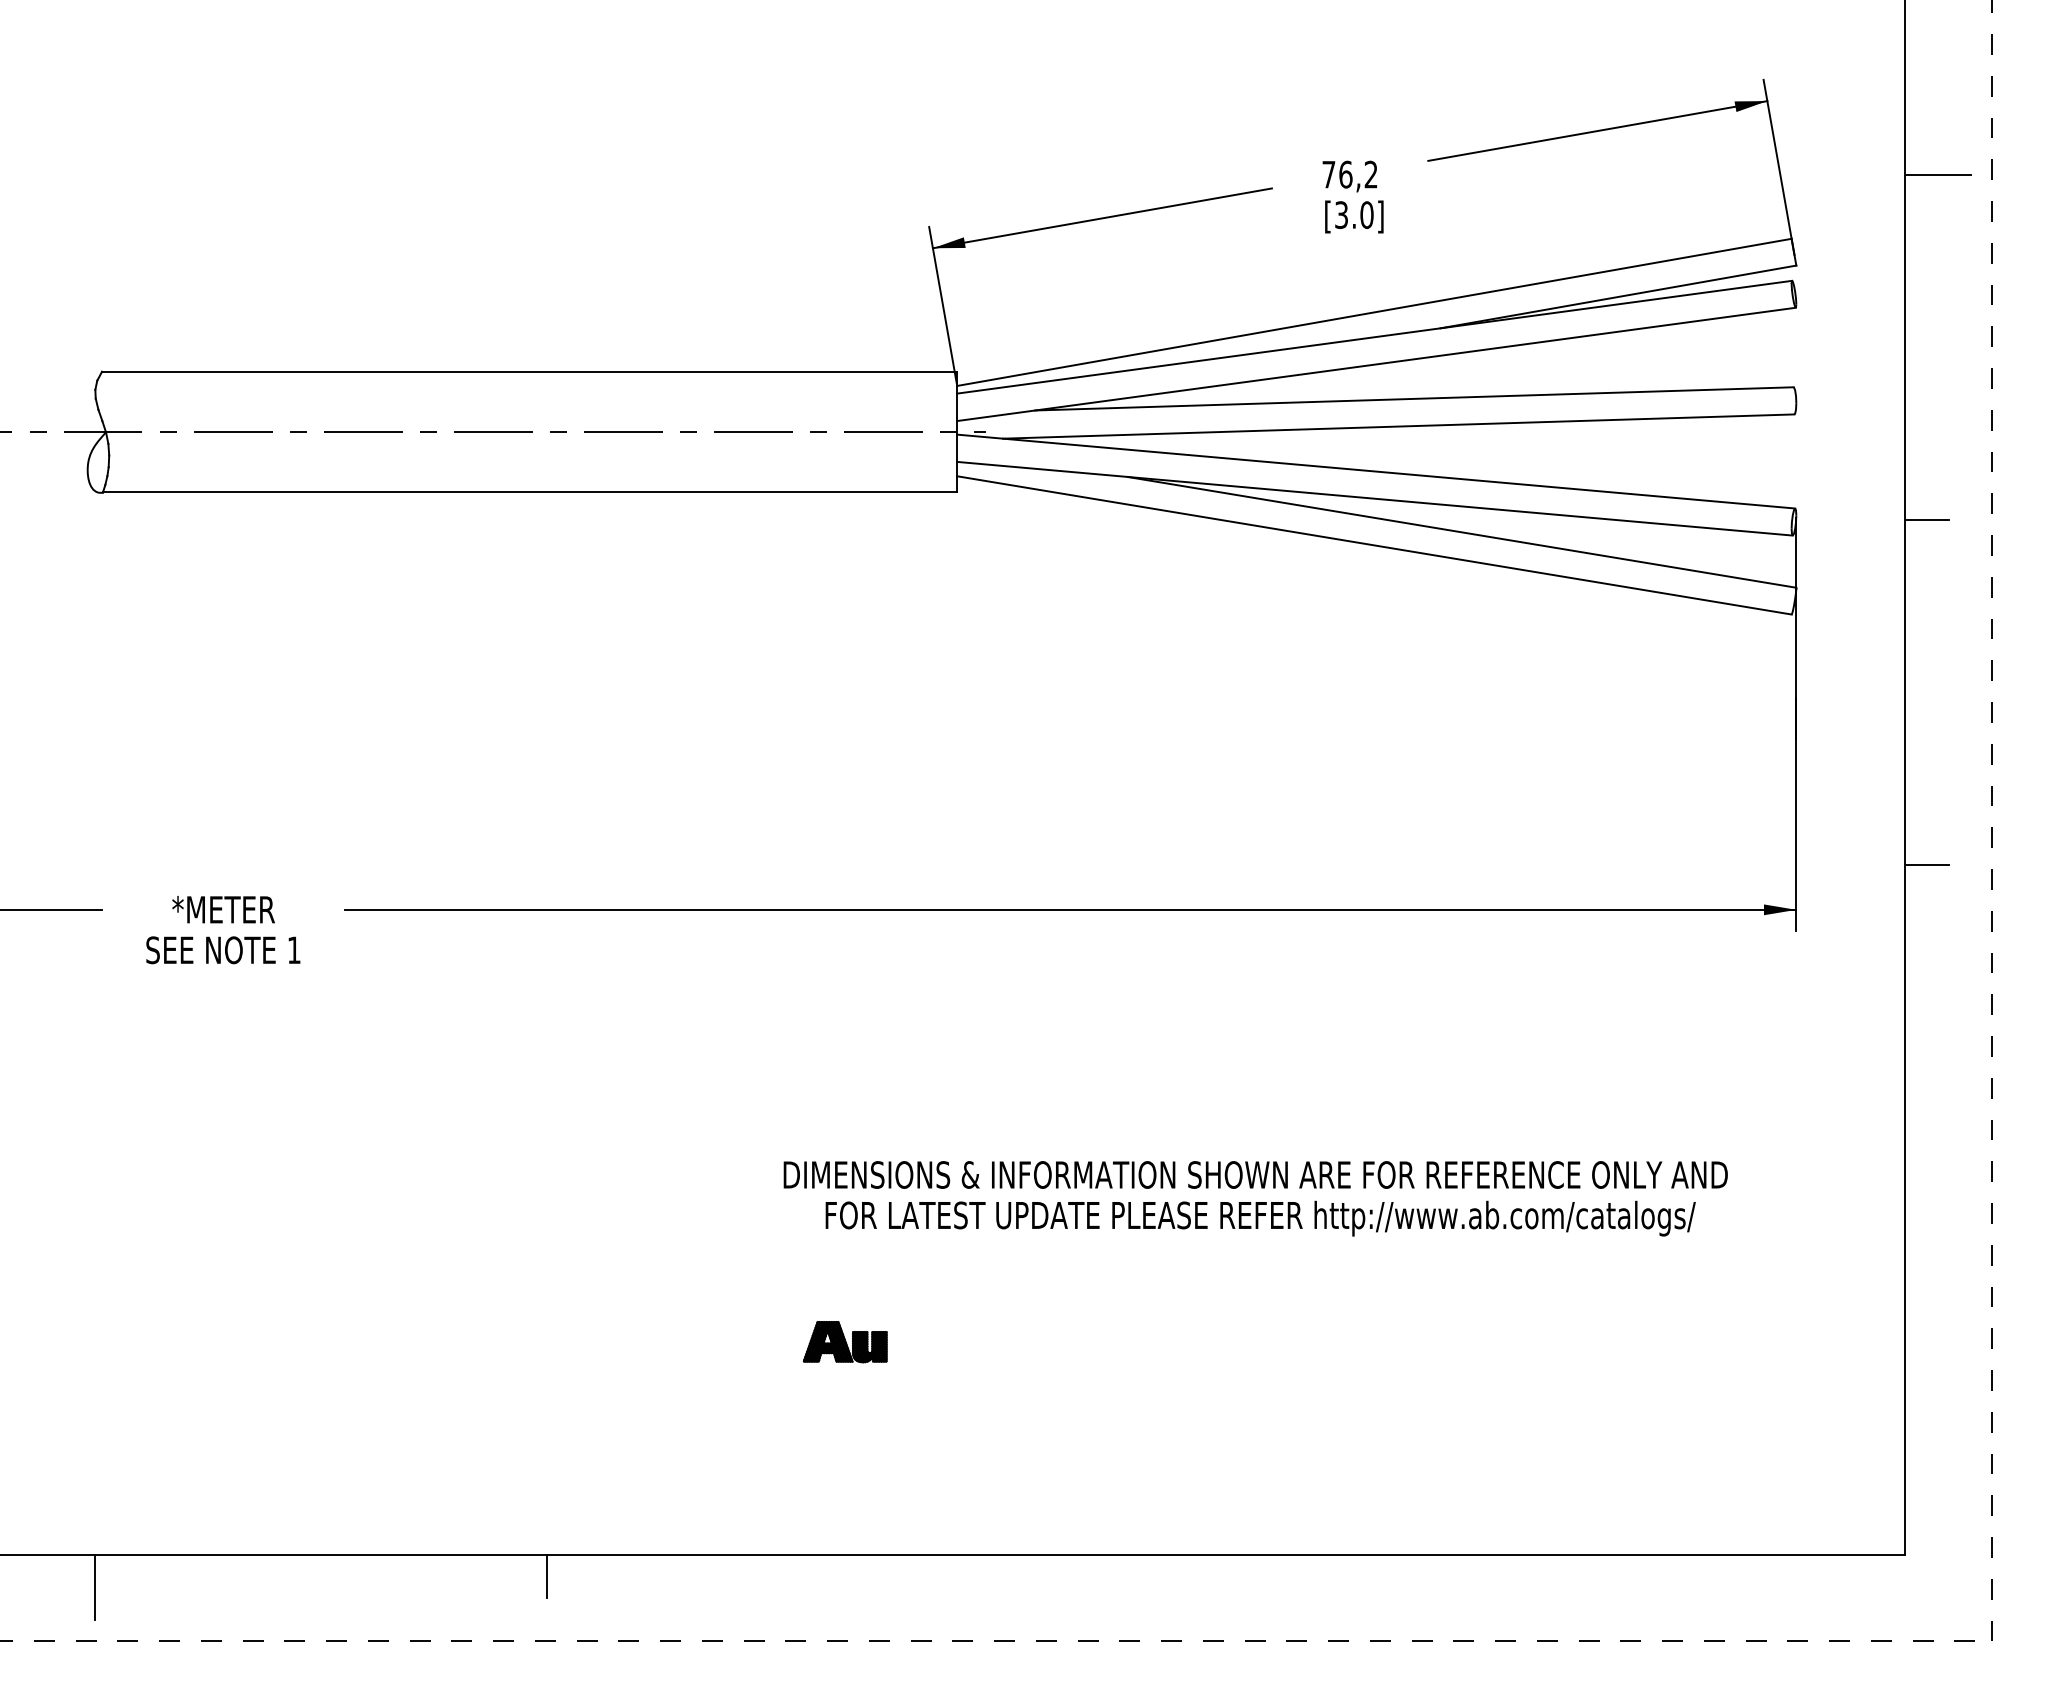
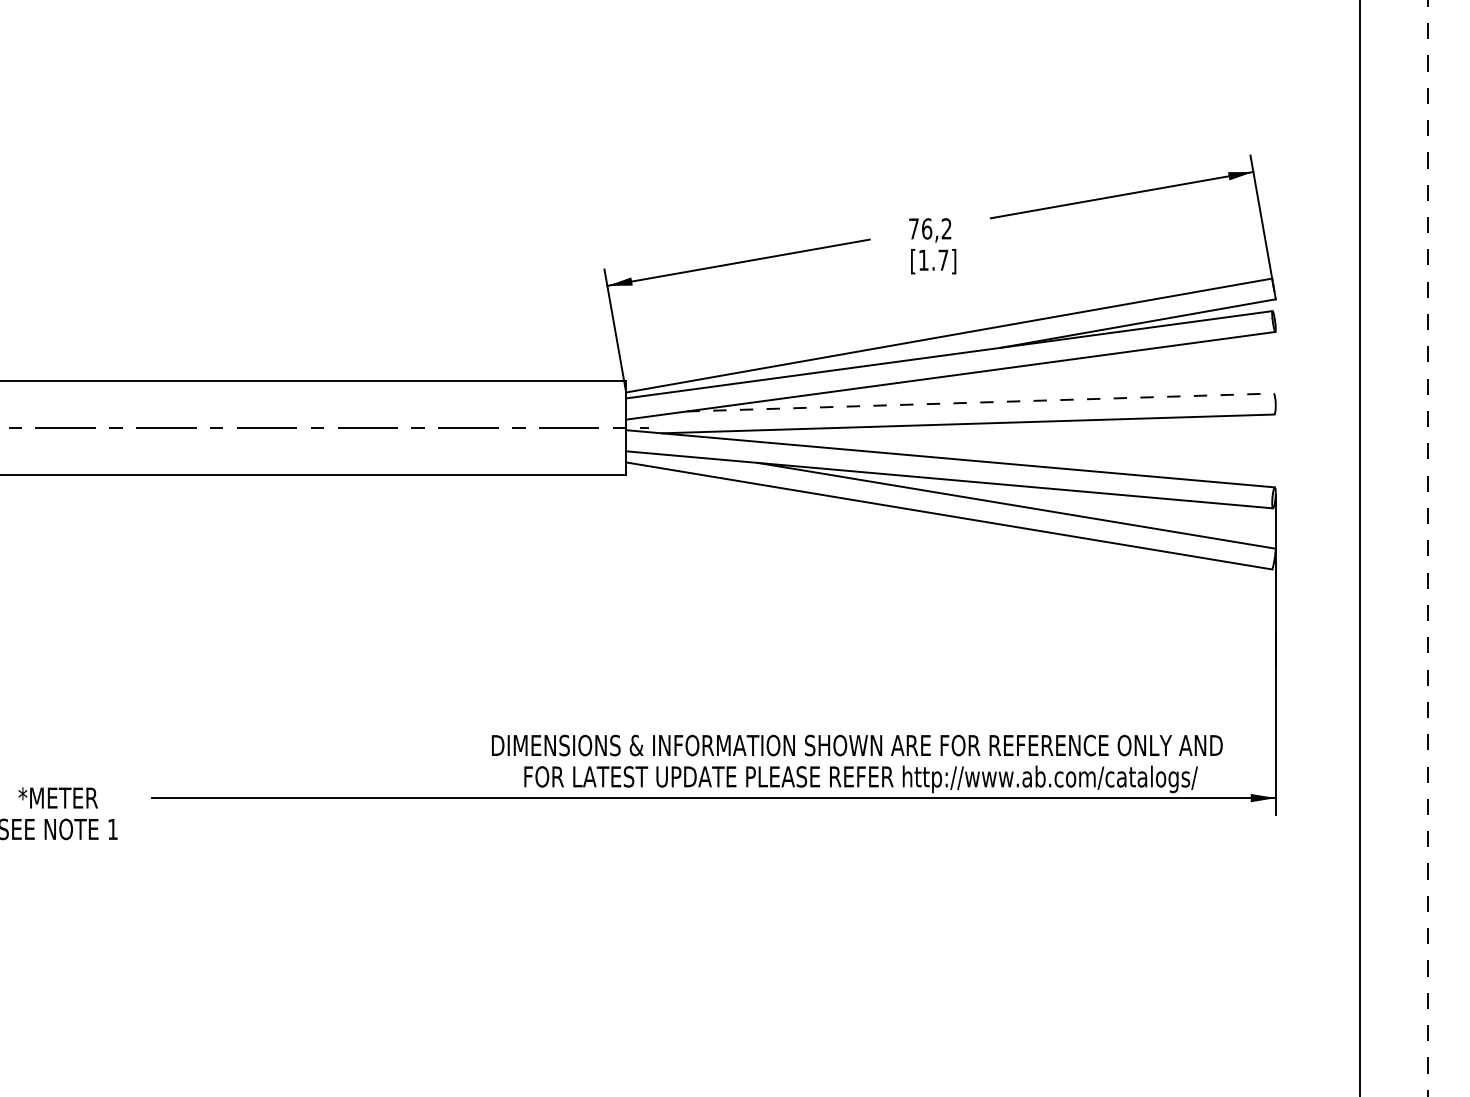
line: (1938, 174) -> (1385, 228), removed
text: (1354, 215) -> (933, 260), [3.0] -> [1.7]
line: (1414, 398) -> (980, 402), solid -> dashed
line: (1927, 520) -> (1377, 496), removed
line: (1927, 865) -> (1377, 763), removed
text: (1255, 1198) -> (857, 763), moved

